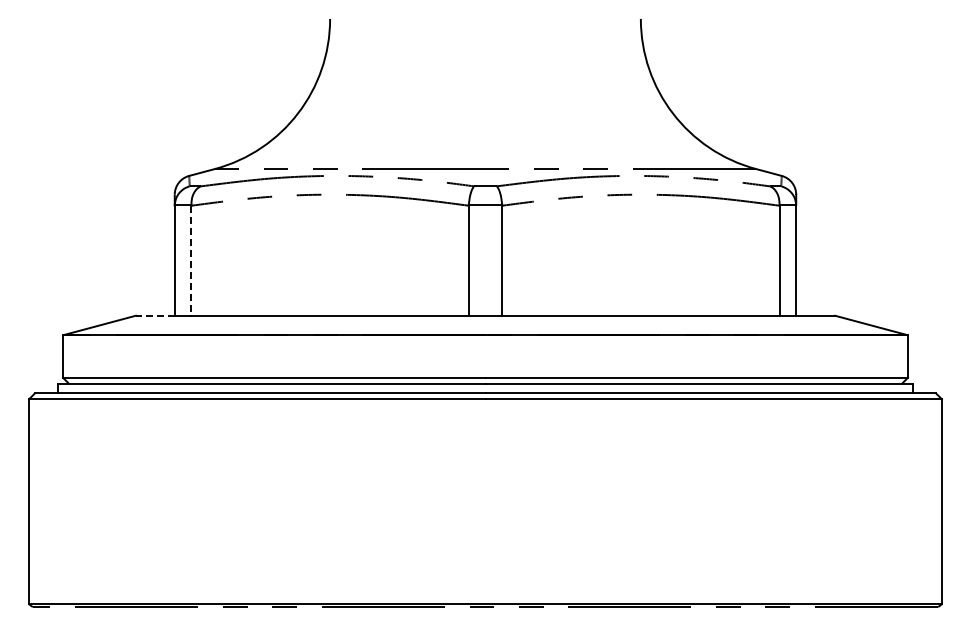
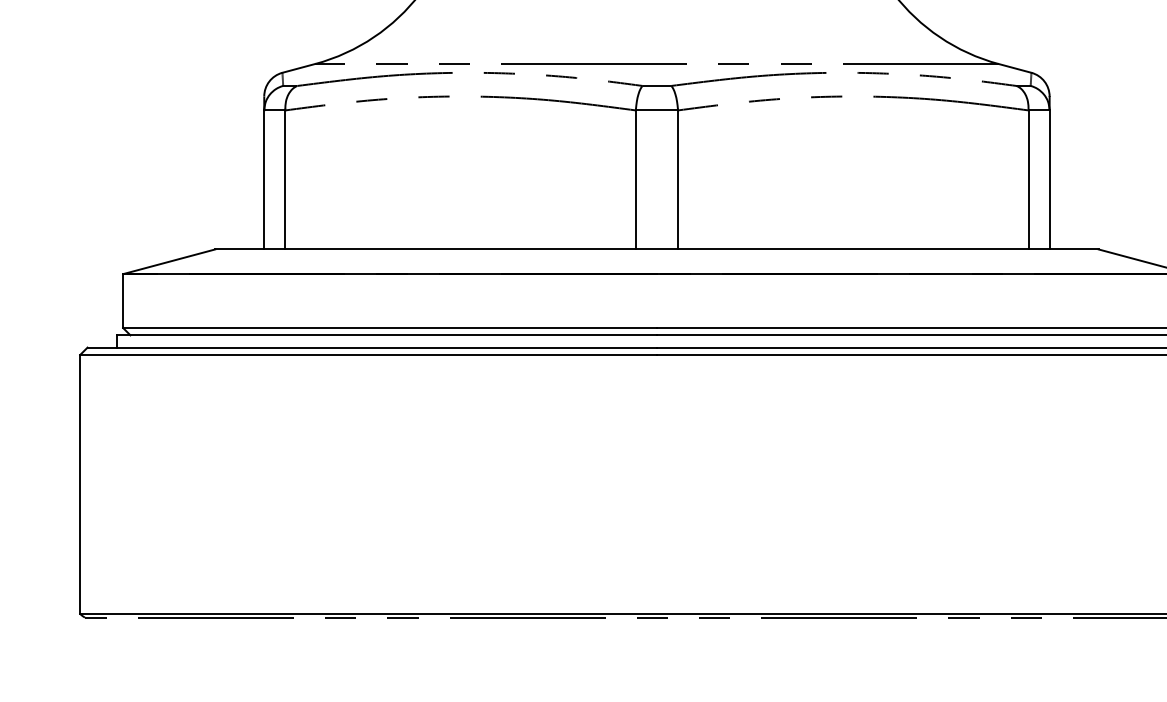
line: (191, 261) -> (285, 180), dashed -> solid
line: (154, 315) -> (238, 249), dashed -> solid

